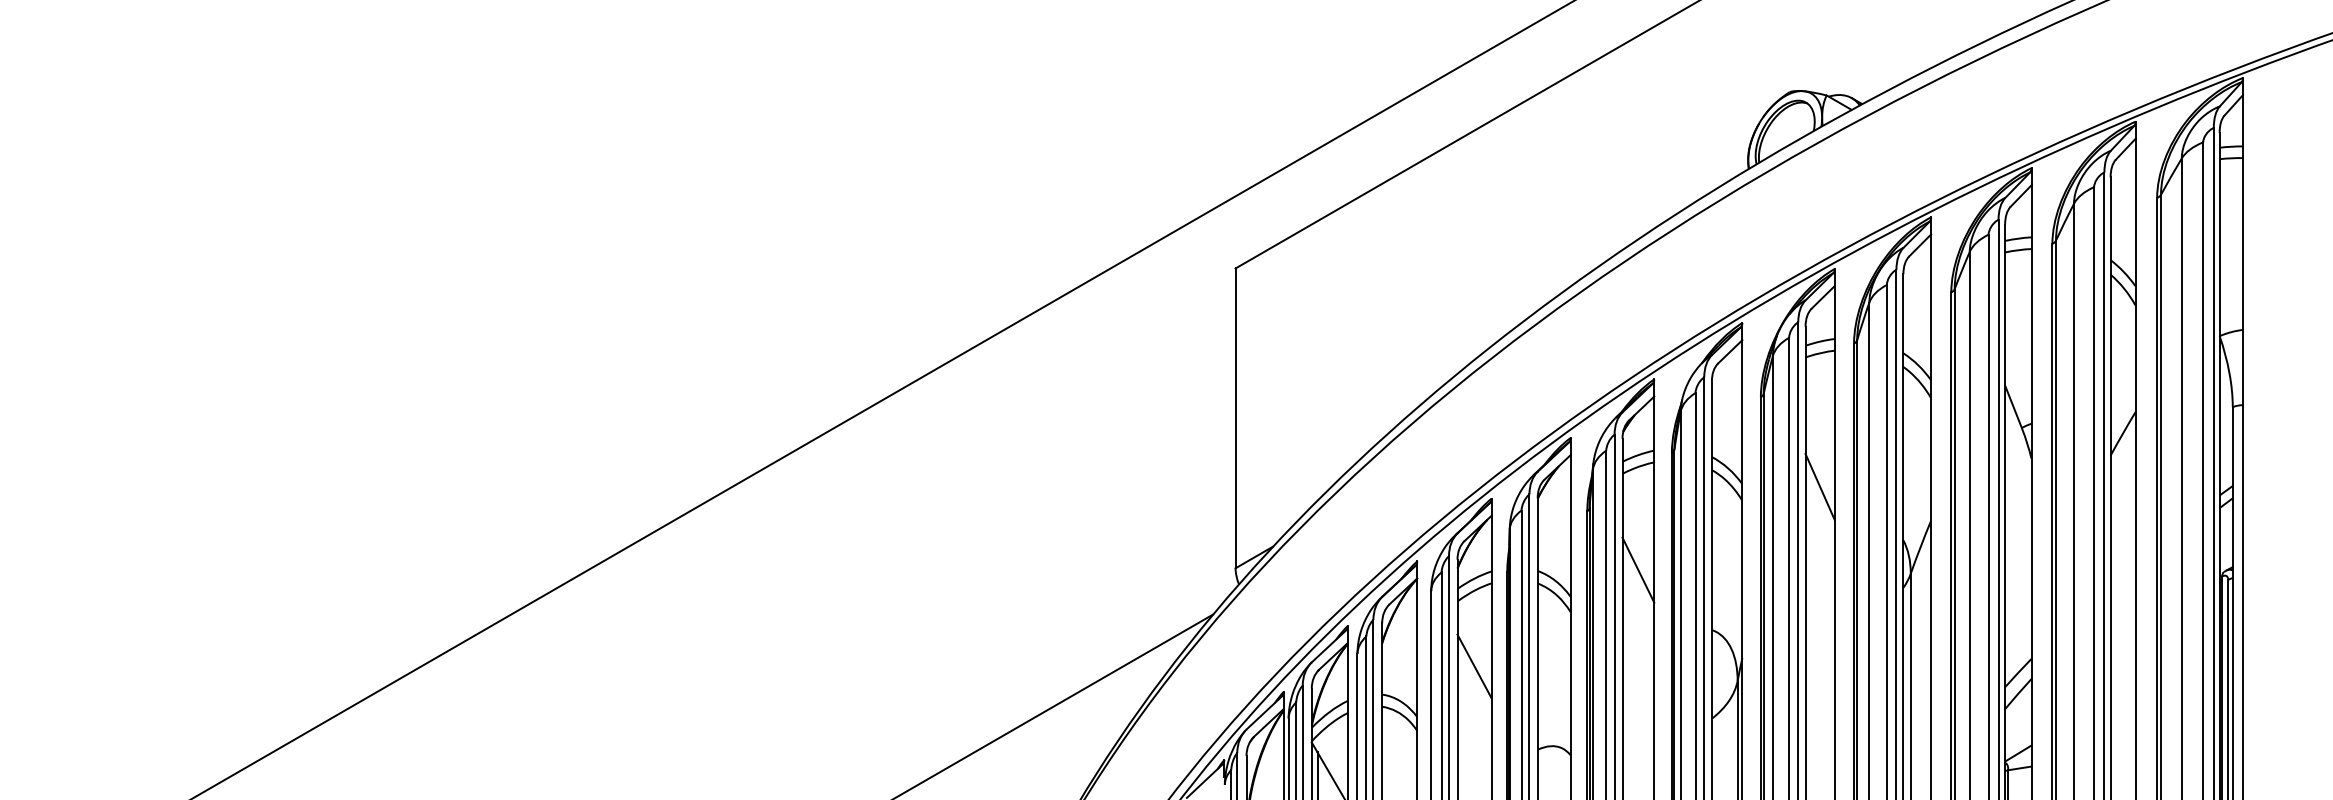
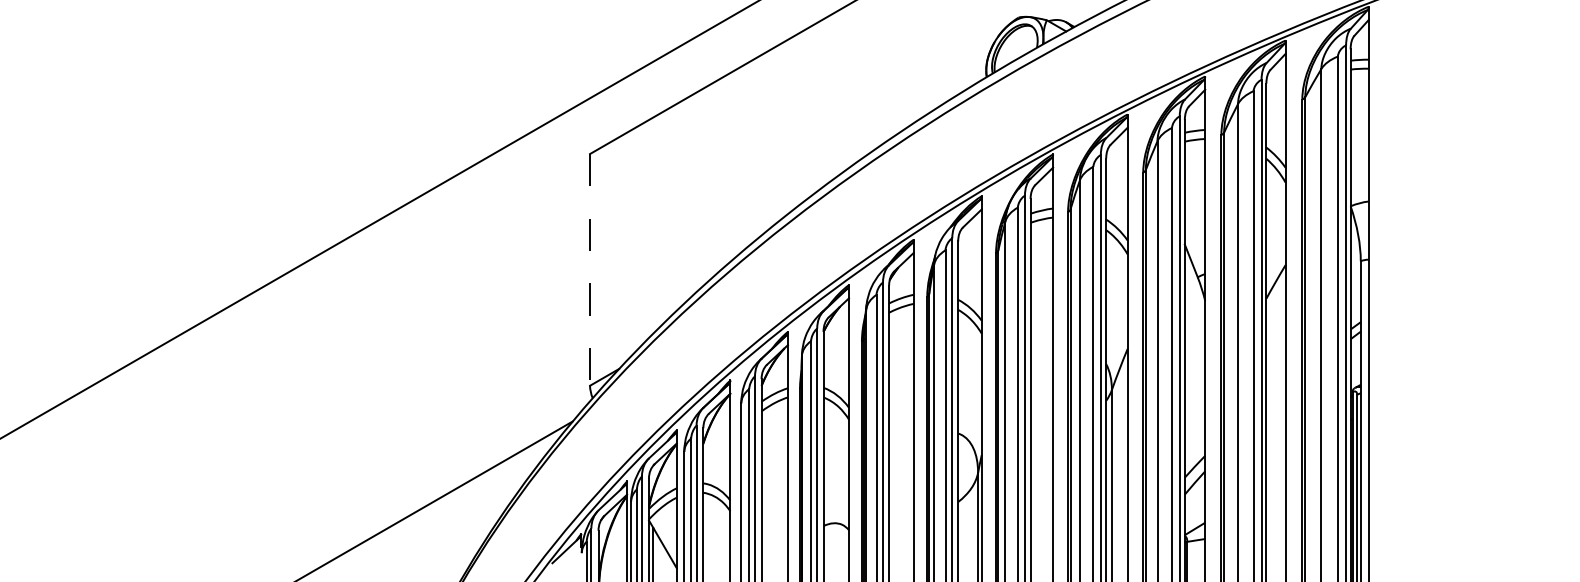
line: (1235, 418) -> (589, 269), solid -> dashed
line: (1819, 486) -> (1041, 322), removed
line: (1638, 569) -> (901, 386), removed
line: (1474, 666) -> (774, 461), removed

